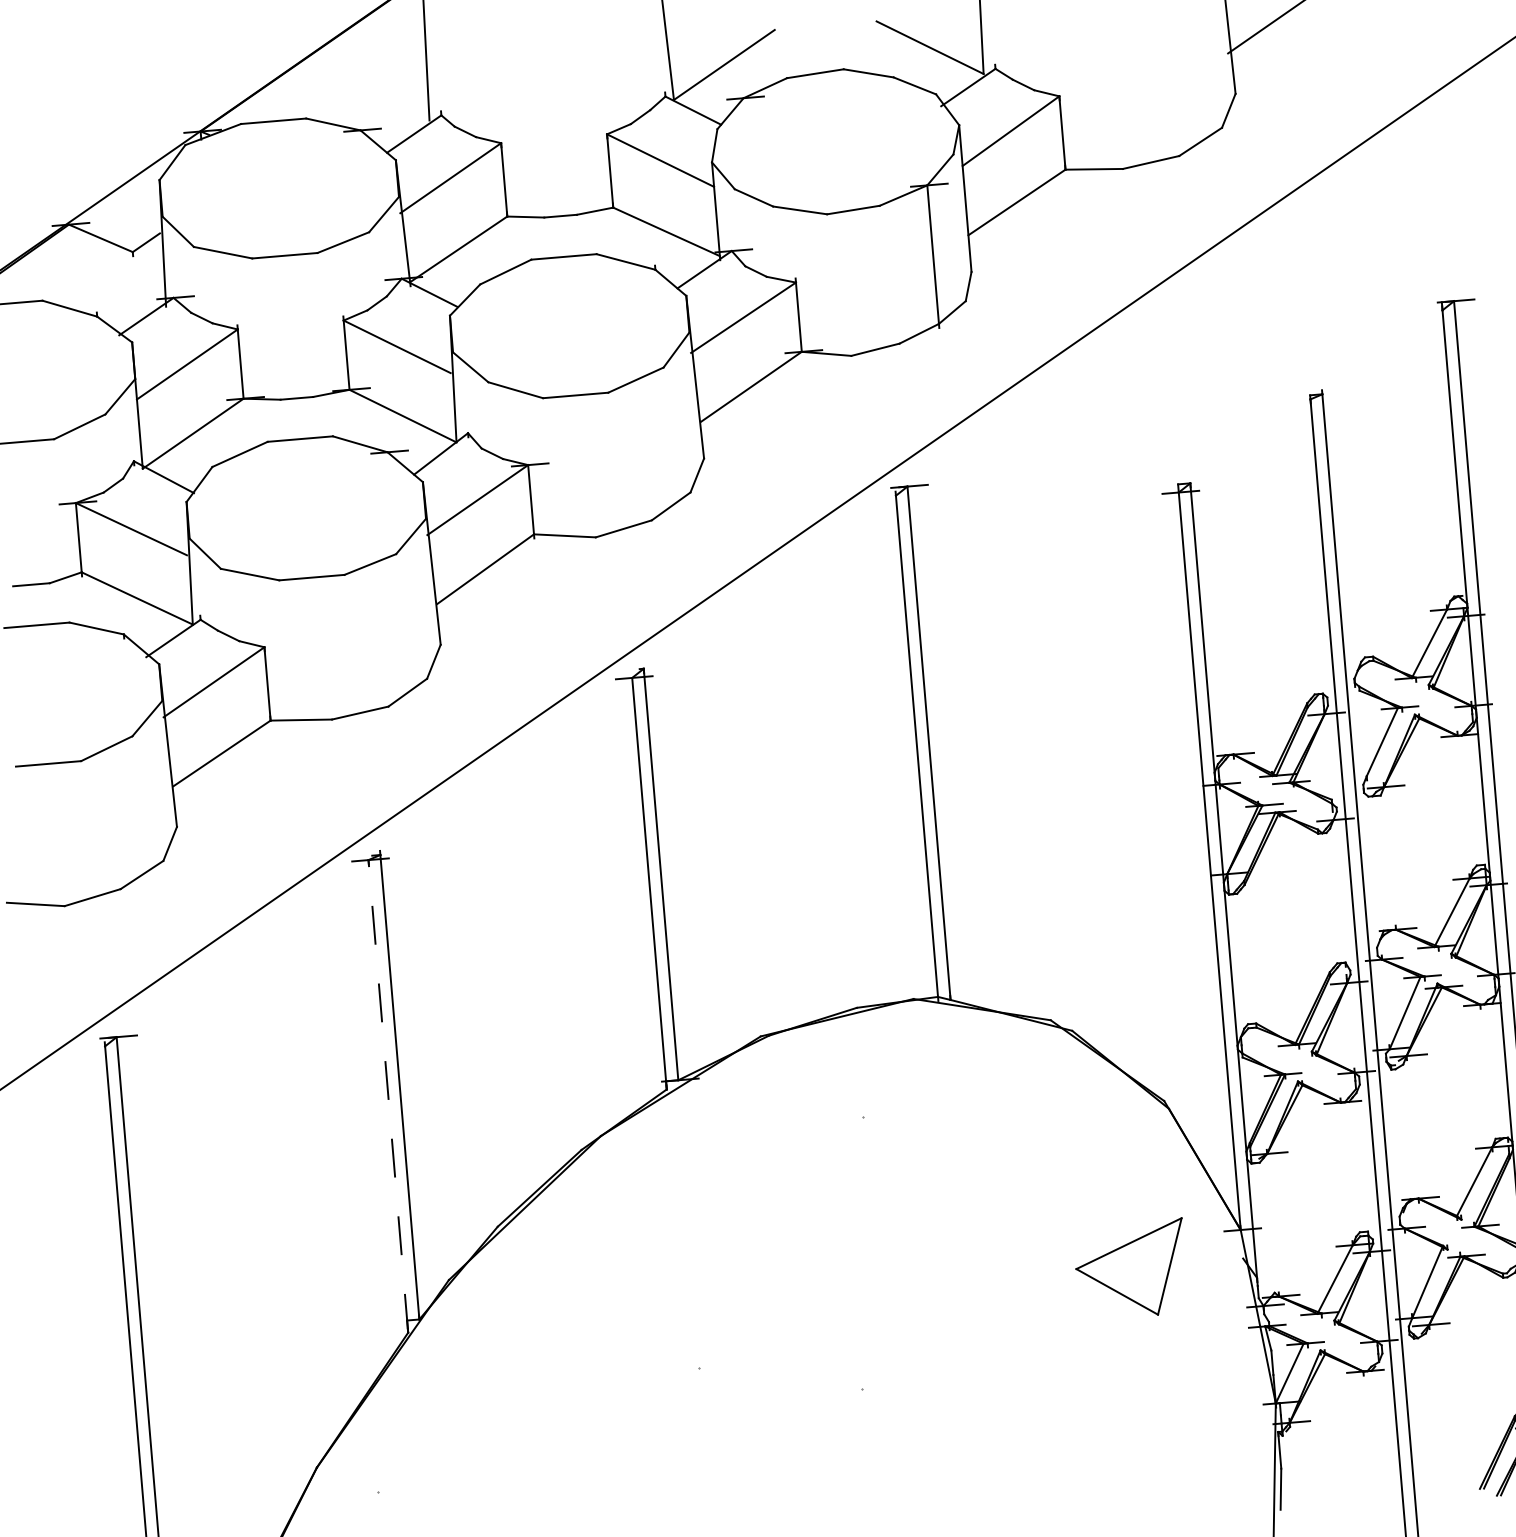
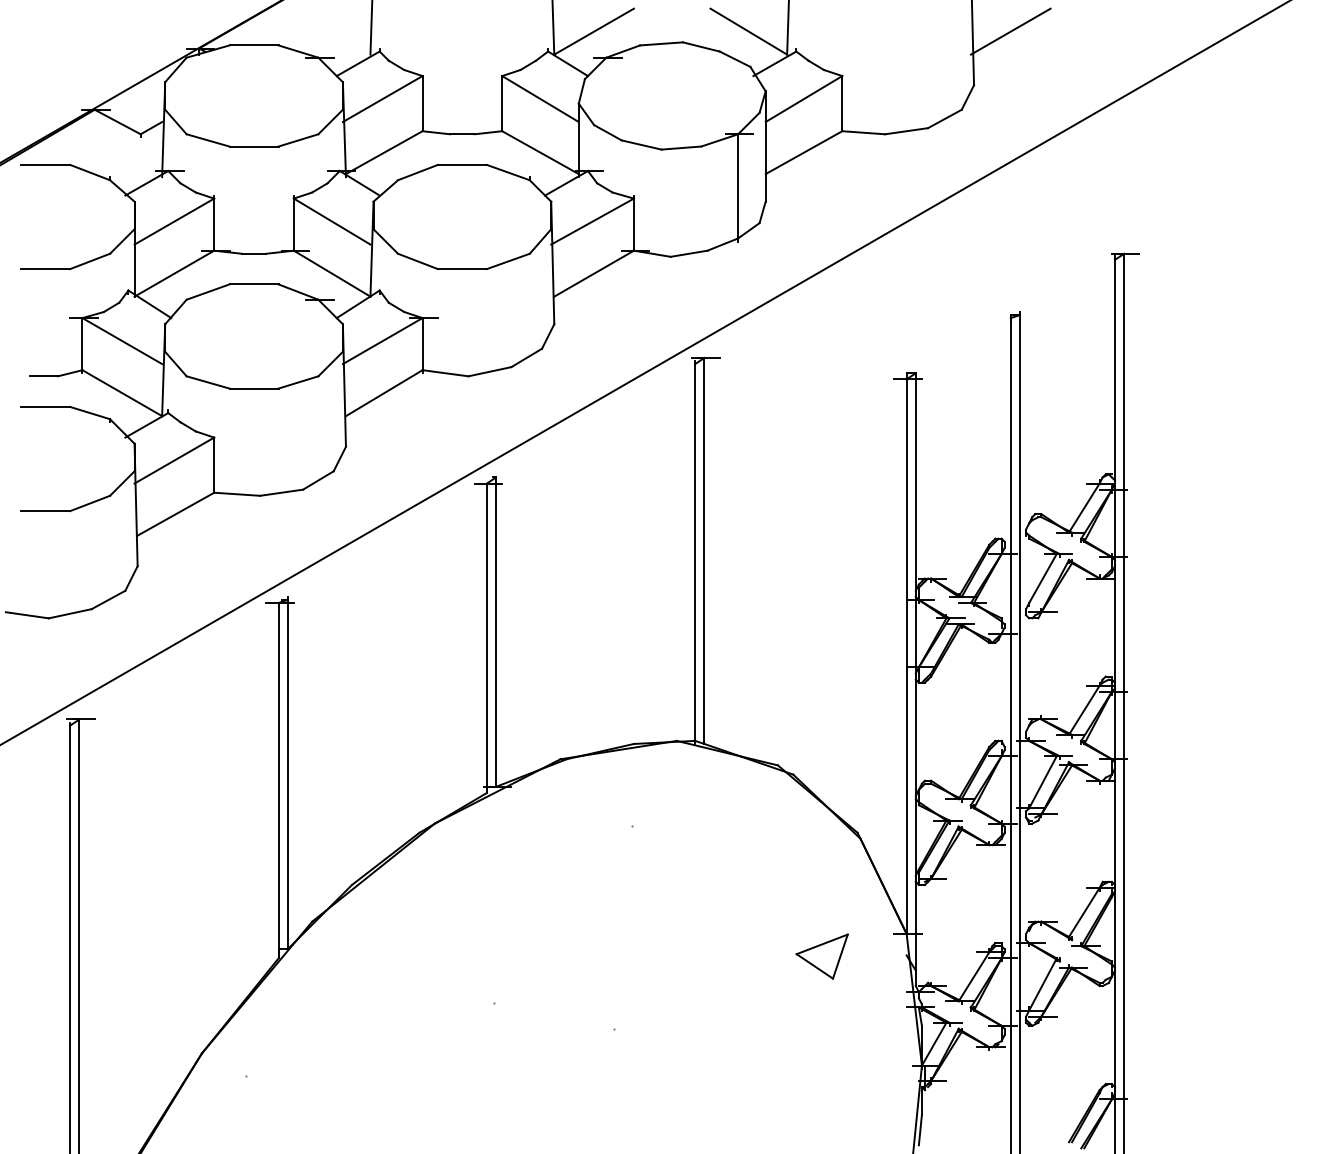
line: (388, 1096) -> (278, 780), dashed -> solid
part: (1130, 1269) -> (821, 956), size x0.62

